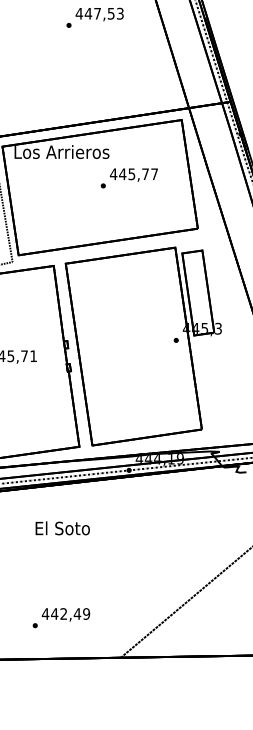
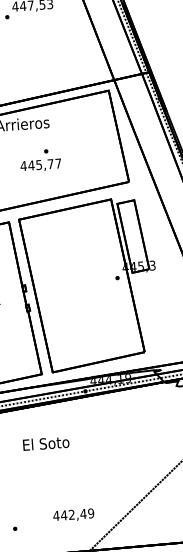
text: (133, 174) -> (40, 165), moved
text: (62, 528) -> (46, 443), moved
text: (65, 614) -> (73, 515), moved

